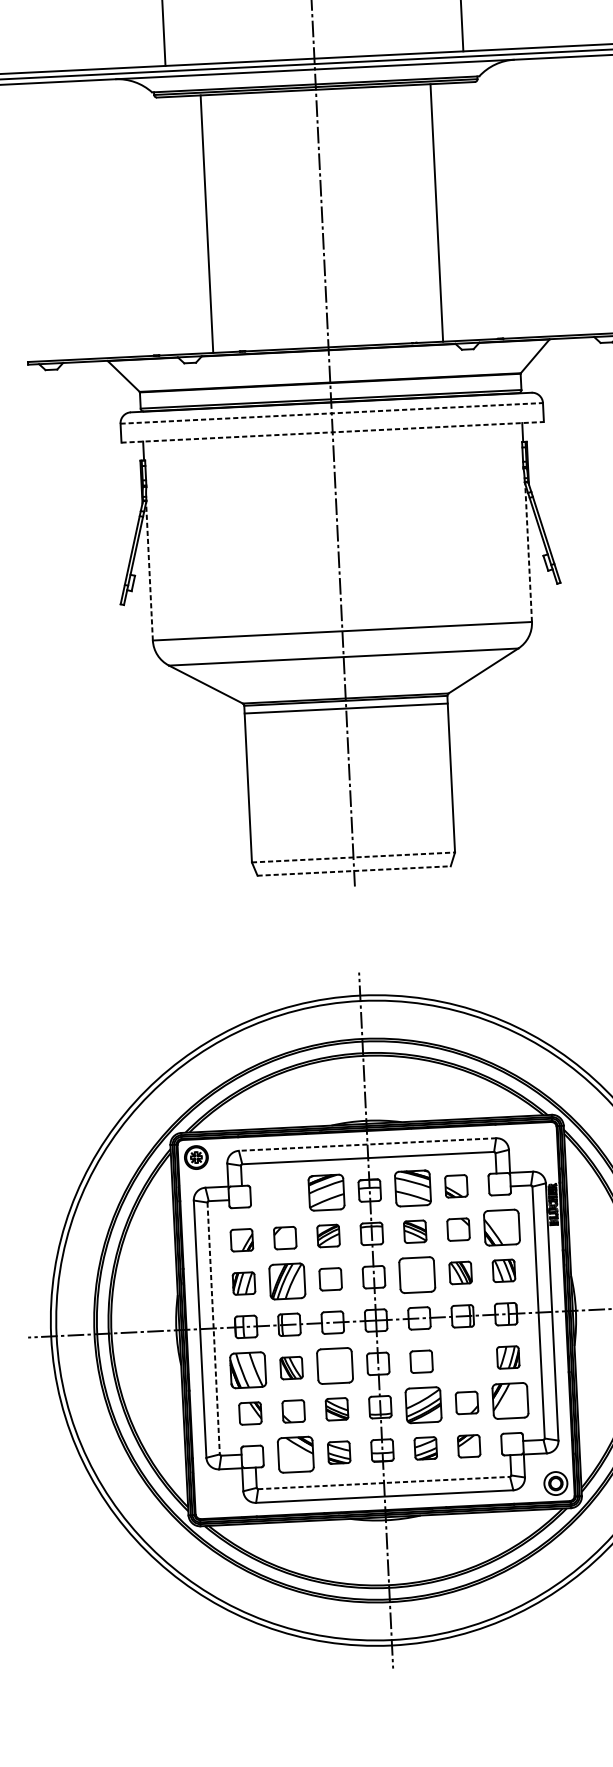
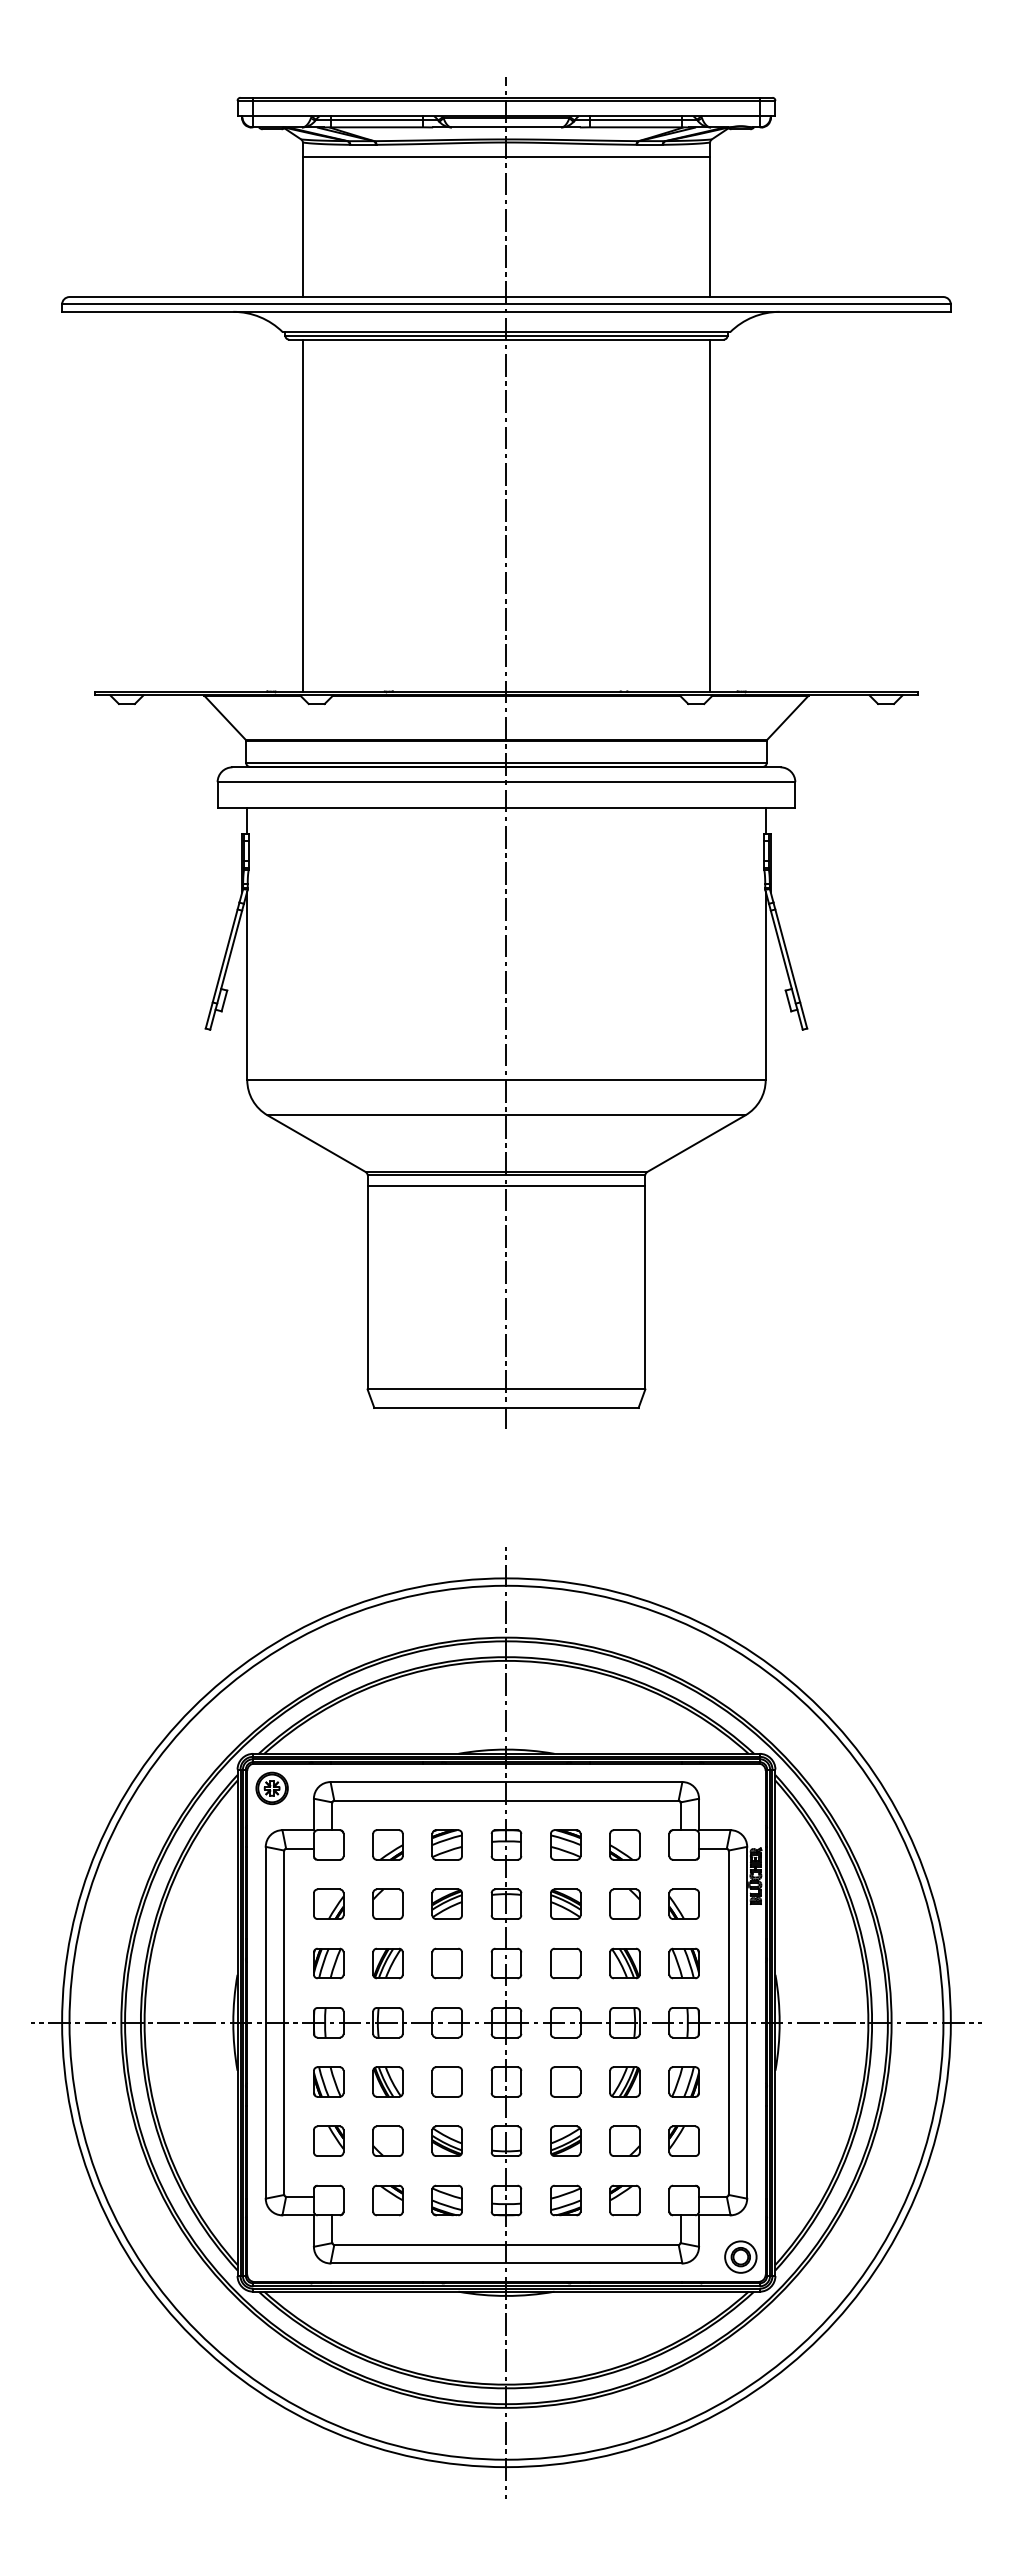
line: (437, 212) -> (710, 515), moved
line: (206, 224) -> (302, 515), moved
line: (331, 413) -> (506, 782), dashed -> solid
line: (332, 432) -> (506, 808), dashed -> solid
line: (528, 552) -> (765, 985), dashed -> solid
line: (149, 571) -> (247, 985), dashed -> solid
line: (353, 857) -> (506, 1389), dashed -> solid
line: (354, 870) -> (506, 1407), dashed -> solid
line: (367, 1144) -> (506, 1782), dashed -> solid
part: (412, 1188) -> (565, 1844), size x0.62
part: (325, 1192) -> (446, 1844), size x0.62
part: (282, 1194) -> (387, 1844), added
part: (501, 1227) -> (683, 1903), size x0.62
part: (417, 1275) -> (565, 1963), size x0.62
part: (287, 1281) -> (387, 1963), size x0.62
line: (213, 1329) -> (284, 2023), dashed -> solid
part: (464, 1359) -> (624, 2081), added
part: (334, 1365) -> (446, 2081), size x0.62
part: (248, 1369) -> (328, 2081), size x0.62
part: (509, 1400) -> (683, 2140), size x0.62
part: (423, 1404) -> (565, 2140), size x0.62
part: (295, 1454) -> (387, 2200), size x0.62
line: (384, 1482) -> (506, 2244), dashed -> solid

